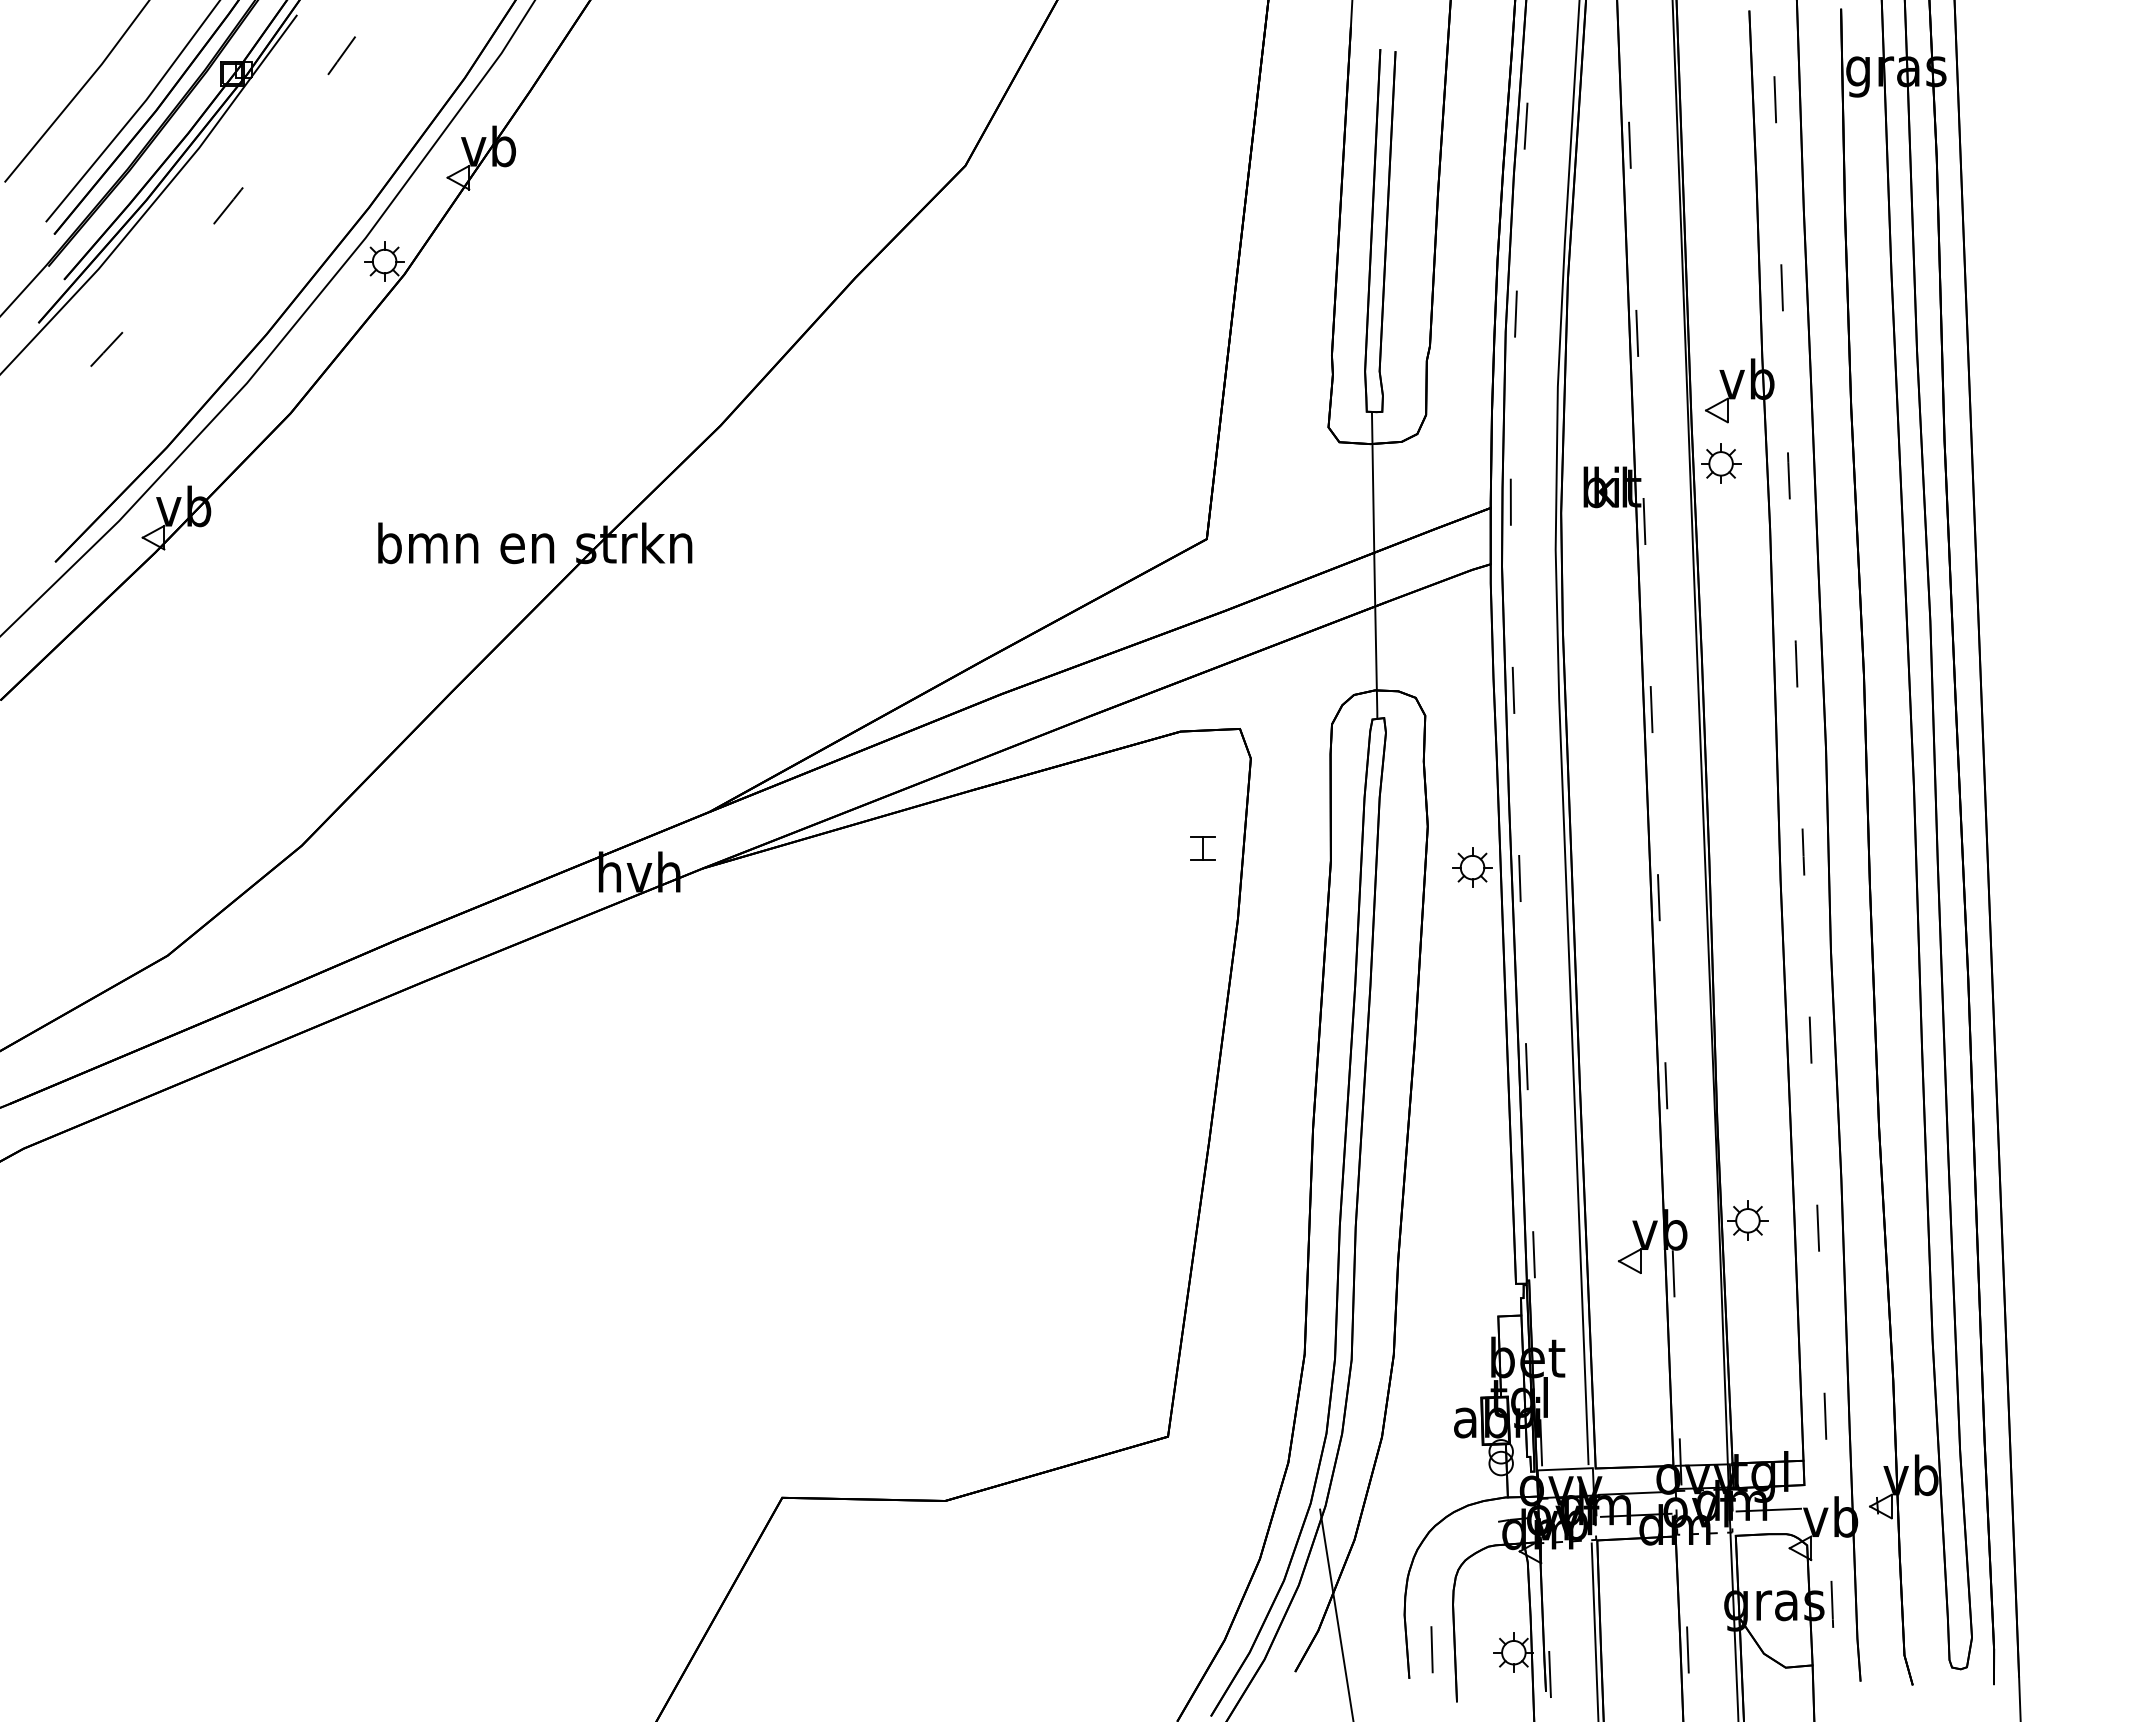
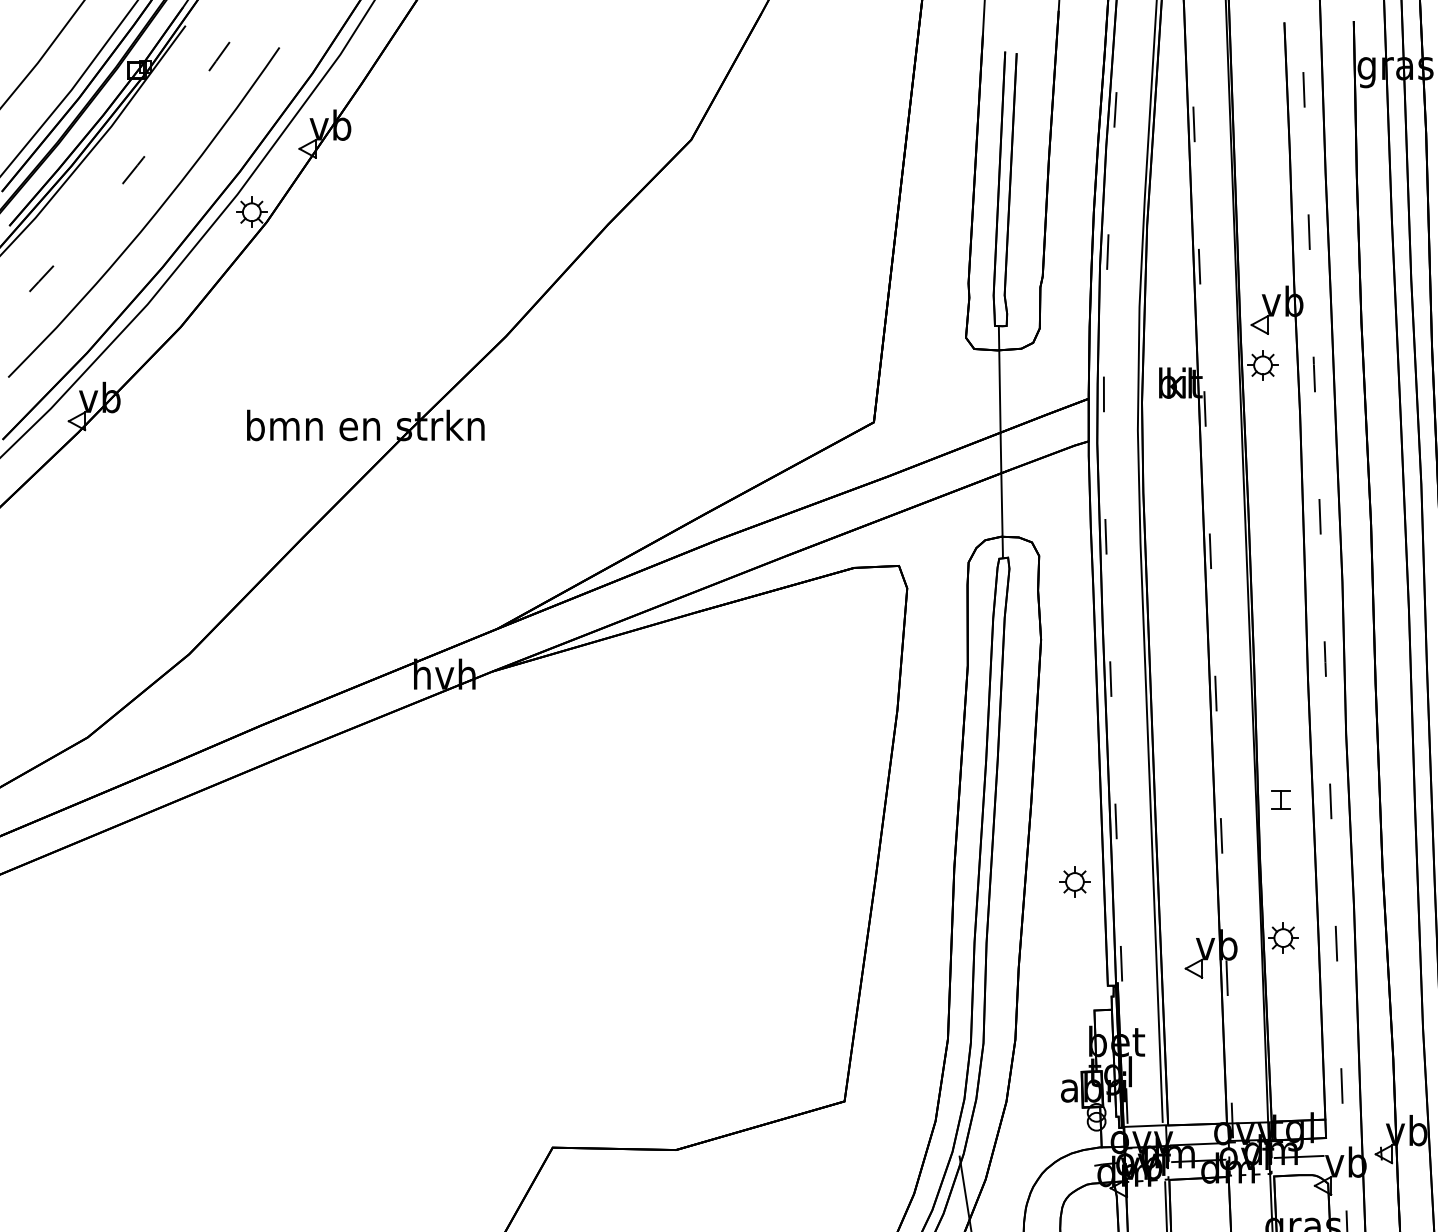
curve: (250, 270) -> (150, 219), added
part: (1202, 848) -> (1280, 800), moved
part: (1472, 867) -> (1074, 881), moved

